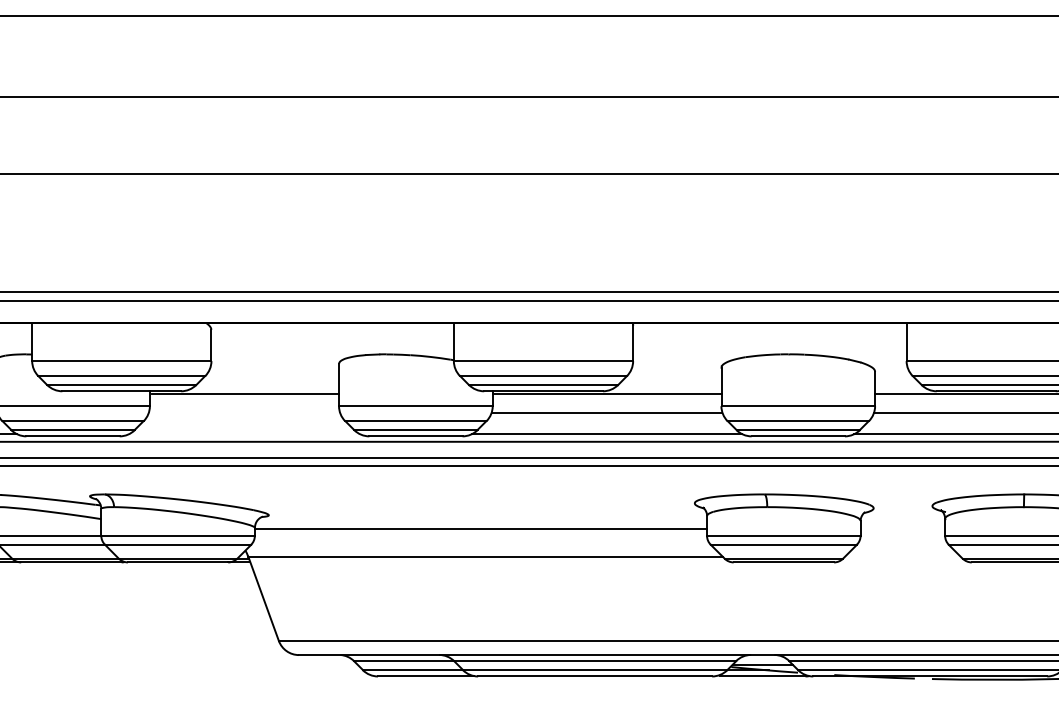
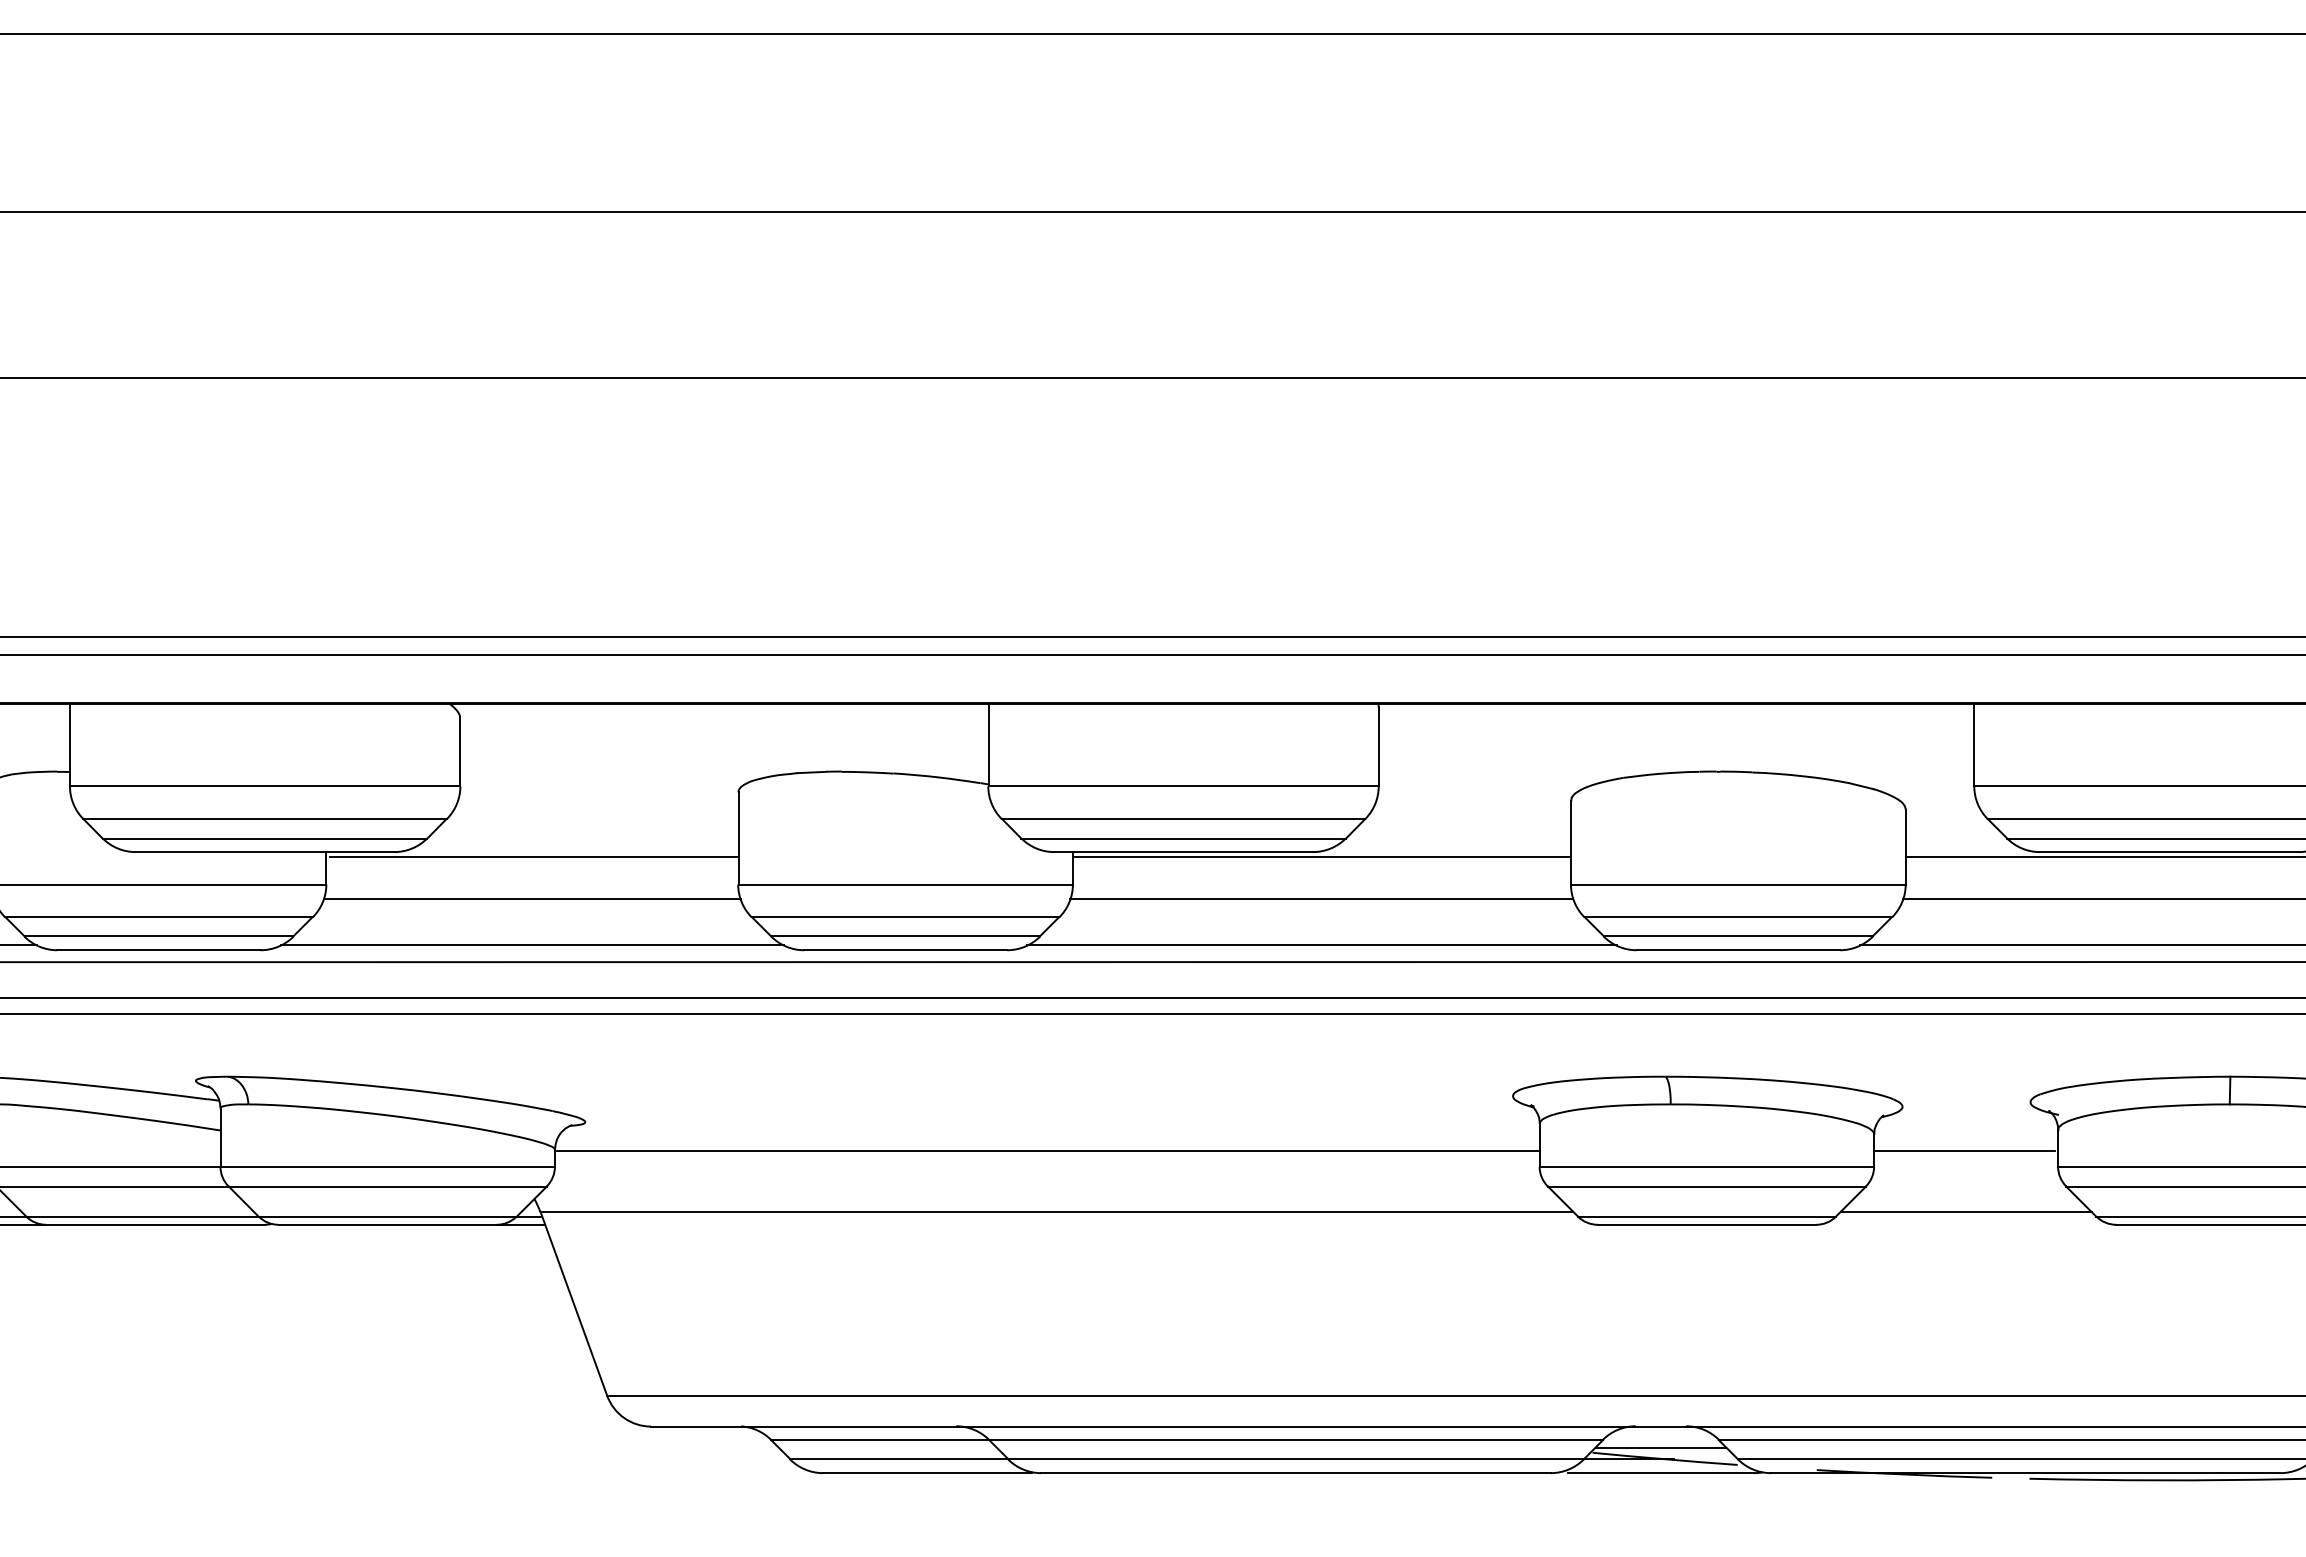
line: (244, 412) -> (532, 898), added
line: (243, 434) -> (530, 946), added
line: (901, 528) -> (1963, 1150), added
line: (902, 556) -> (1965, 1211), added

